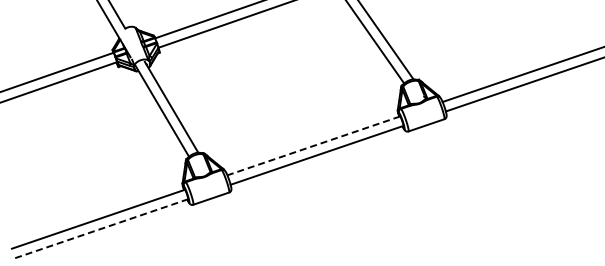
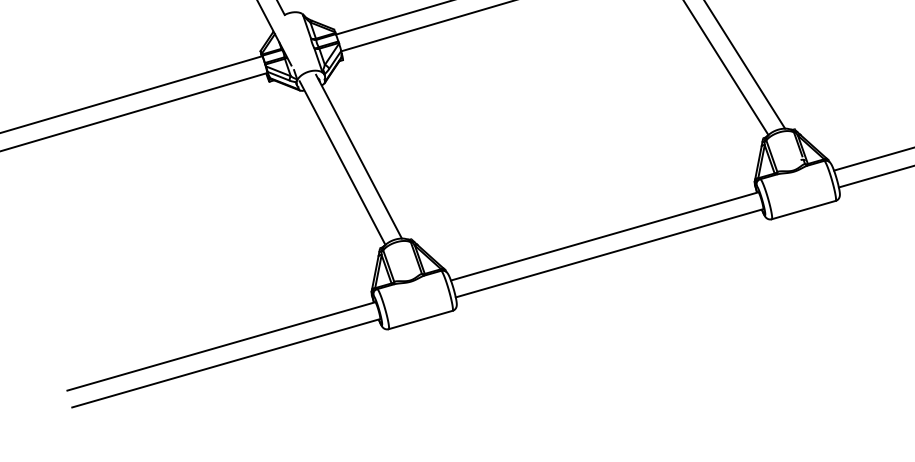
line: (313, 146) -> (604, 237), dashed -> solid
line: (102, 228) -> (227, 362), dashed -> solid

